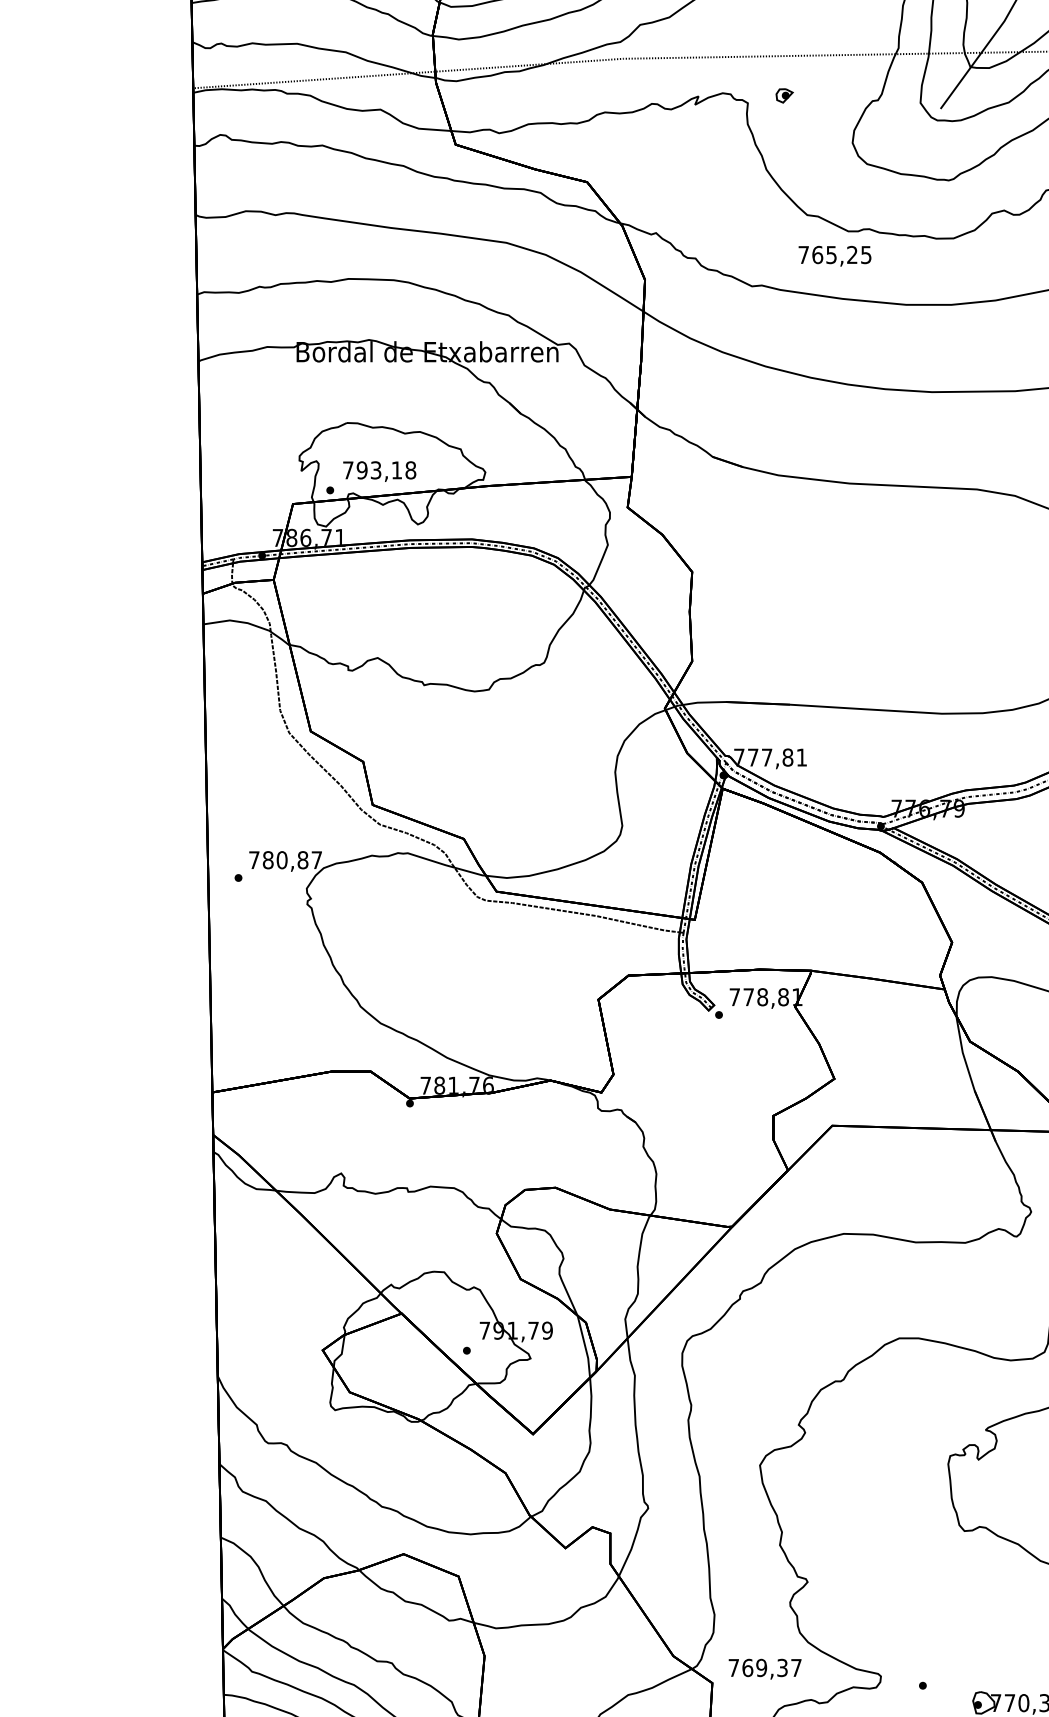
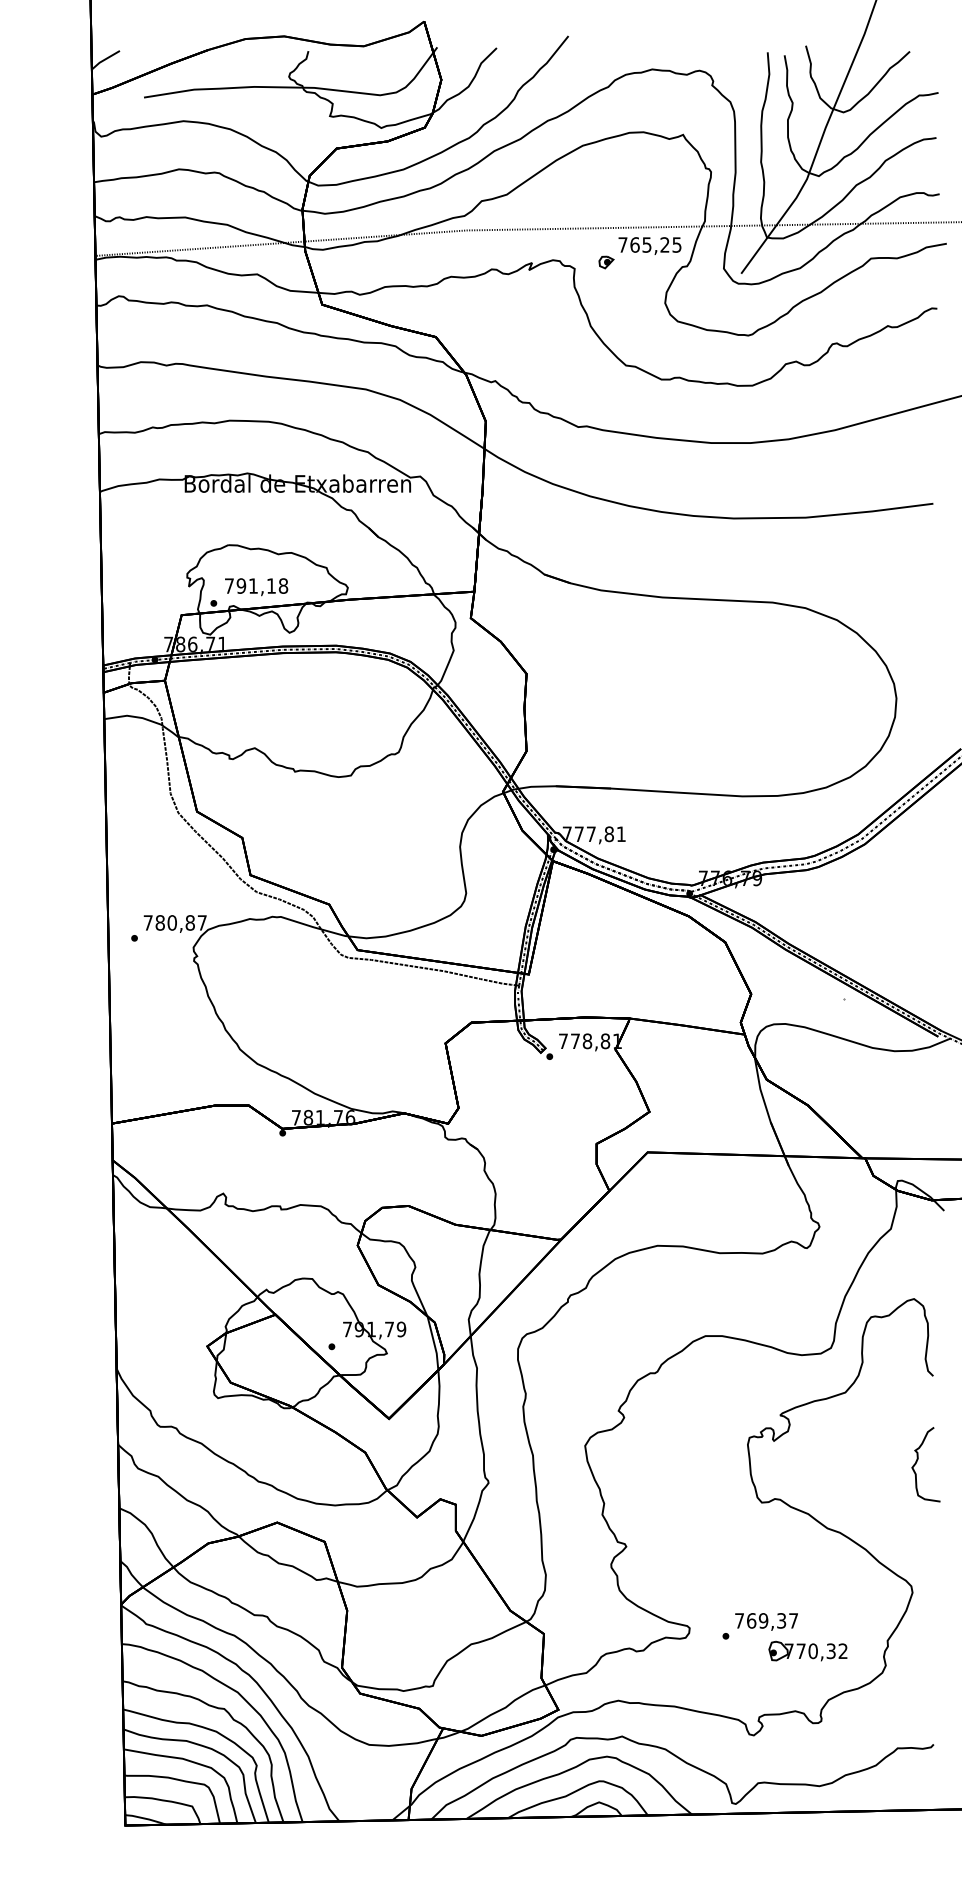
text: (834, 255) -> (649, 245), moved
text: (376, 469) -> (253, 585), 793,18 -> 791,18
text: (765, 1668) -> (766, 1621), moved

